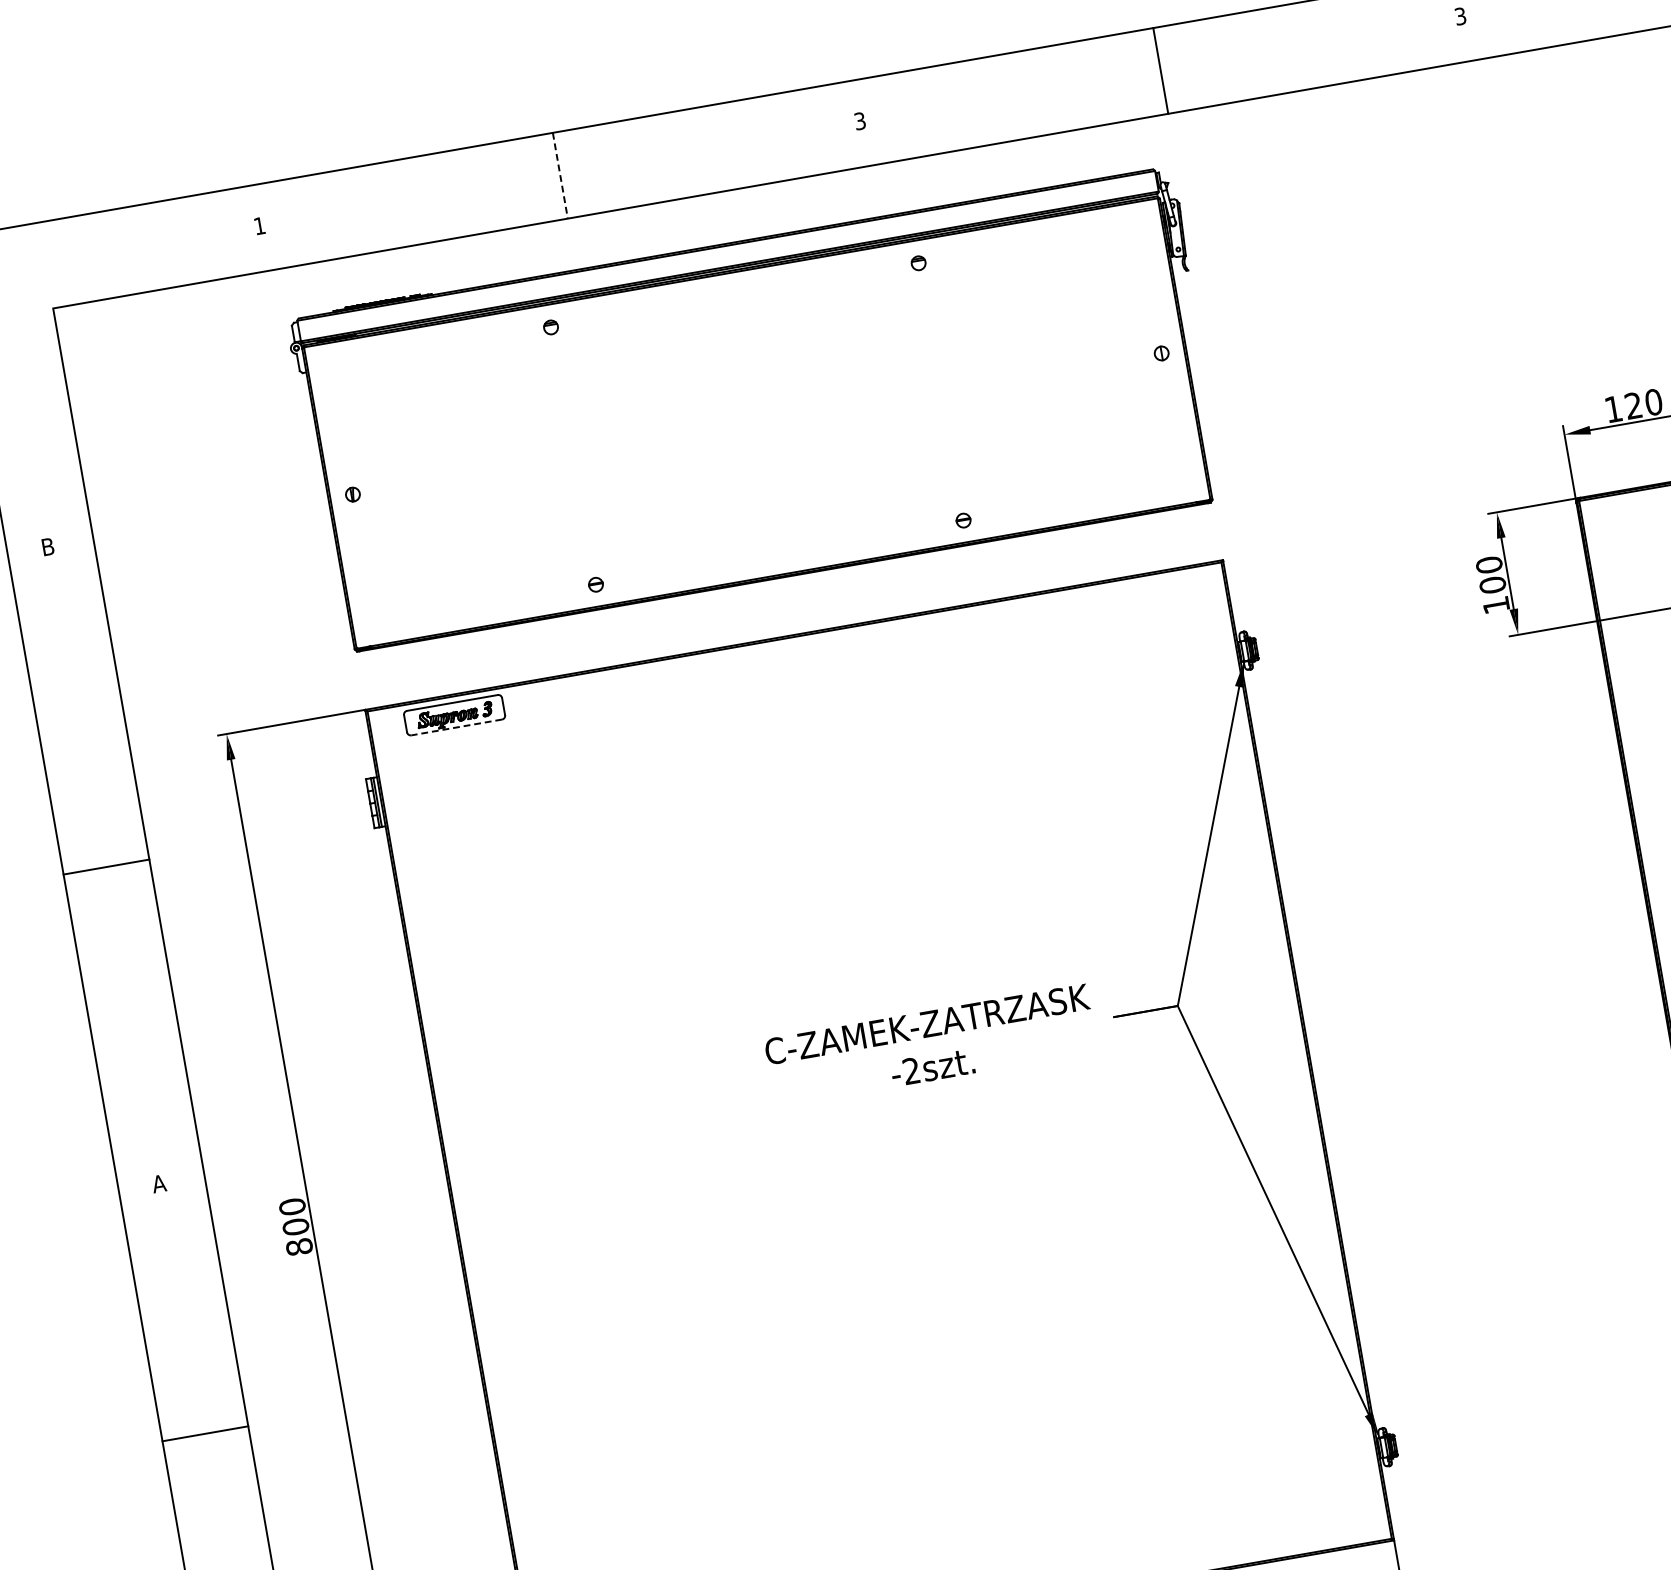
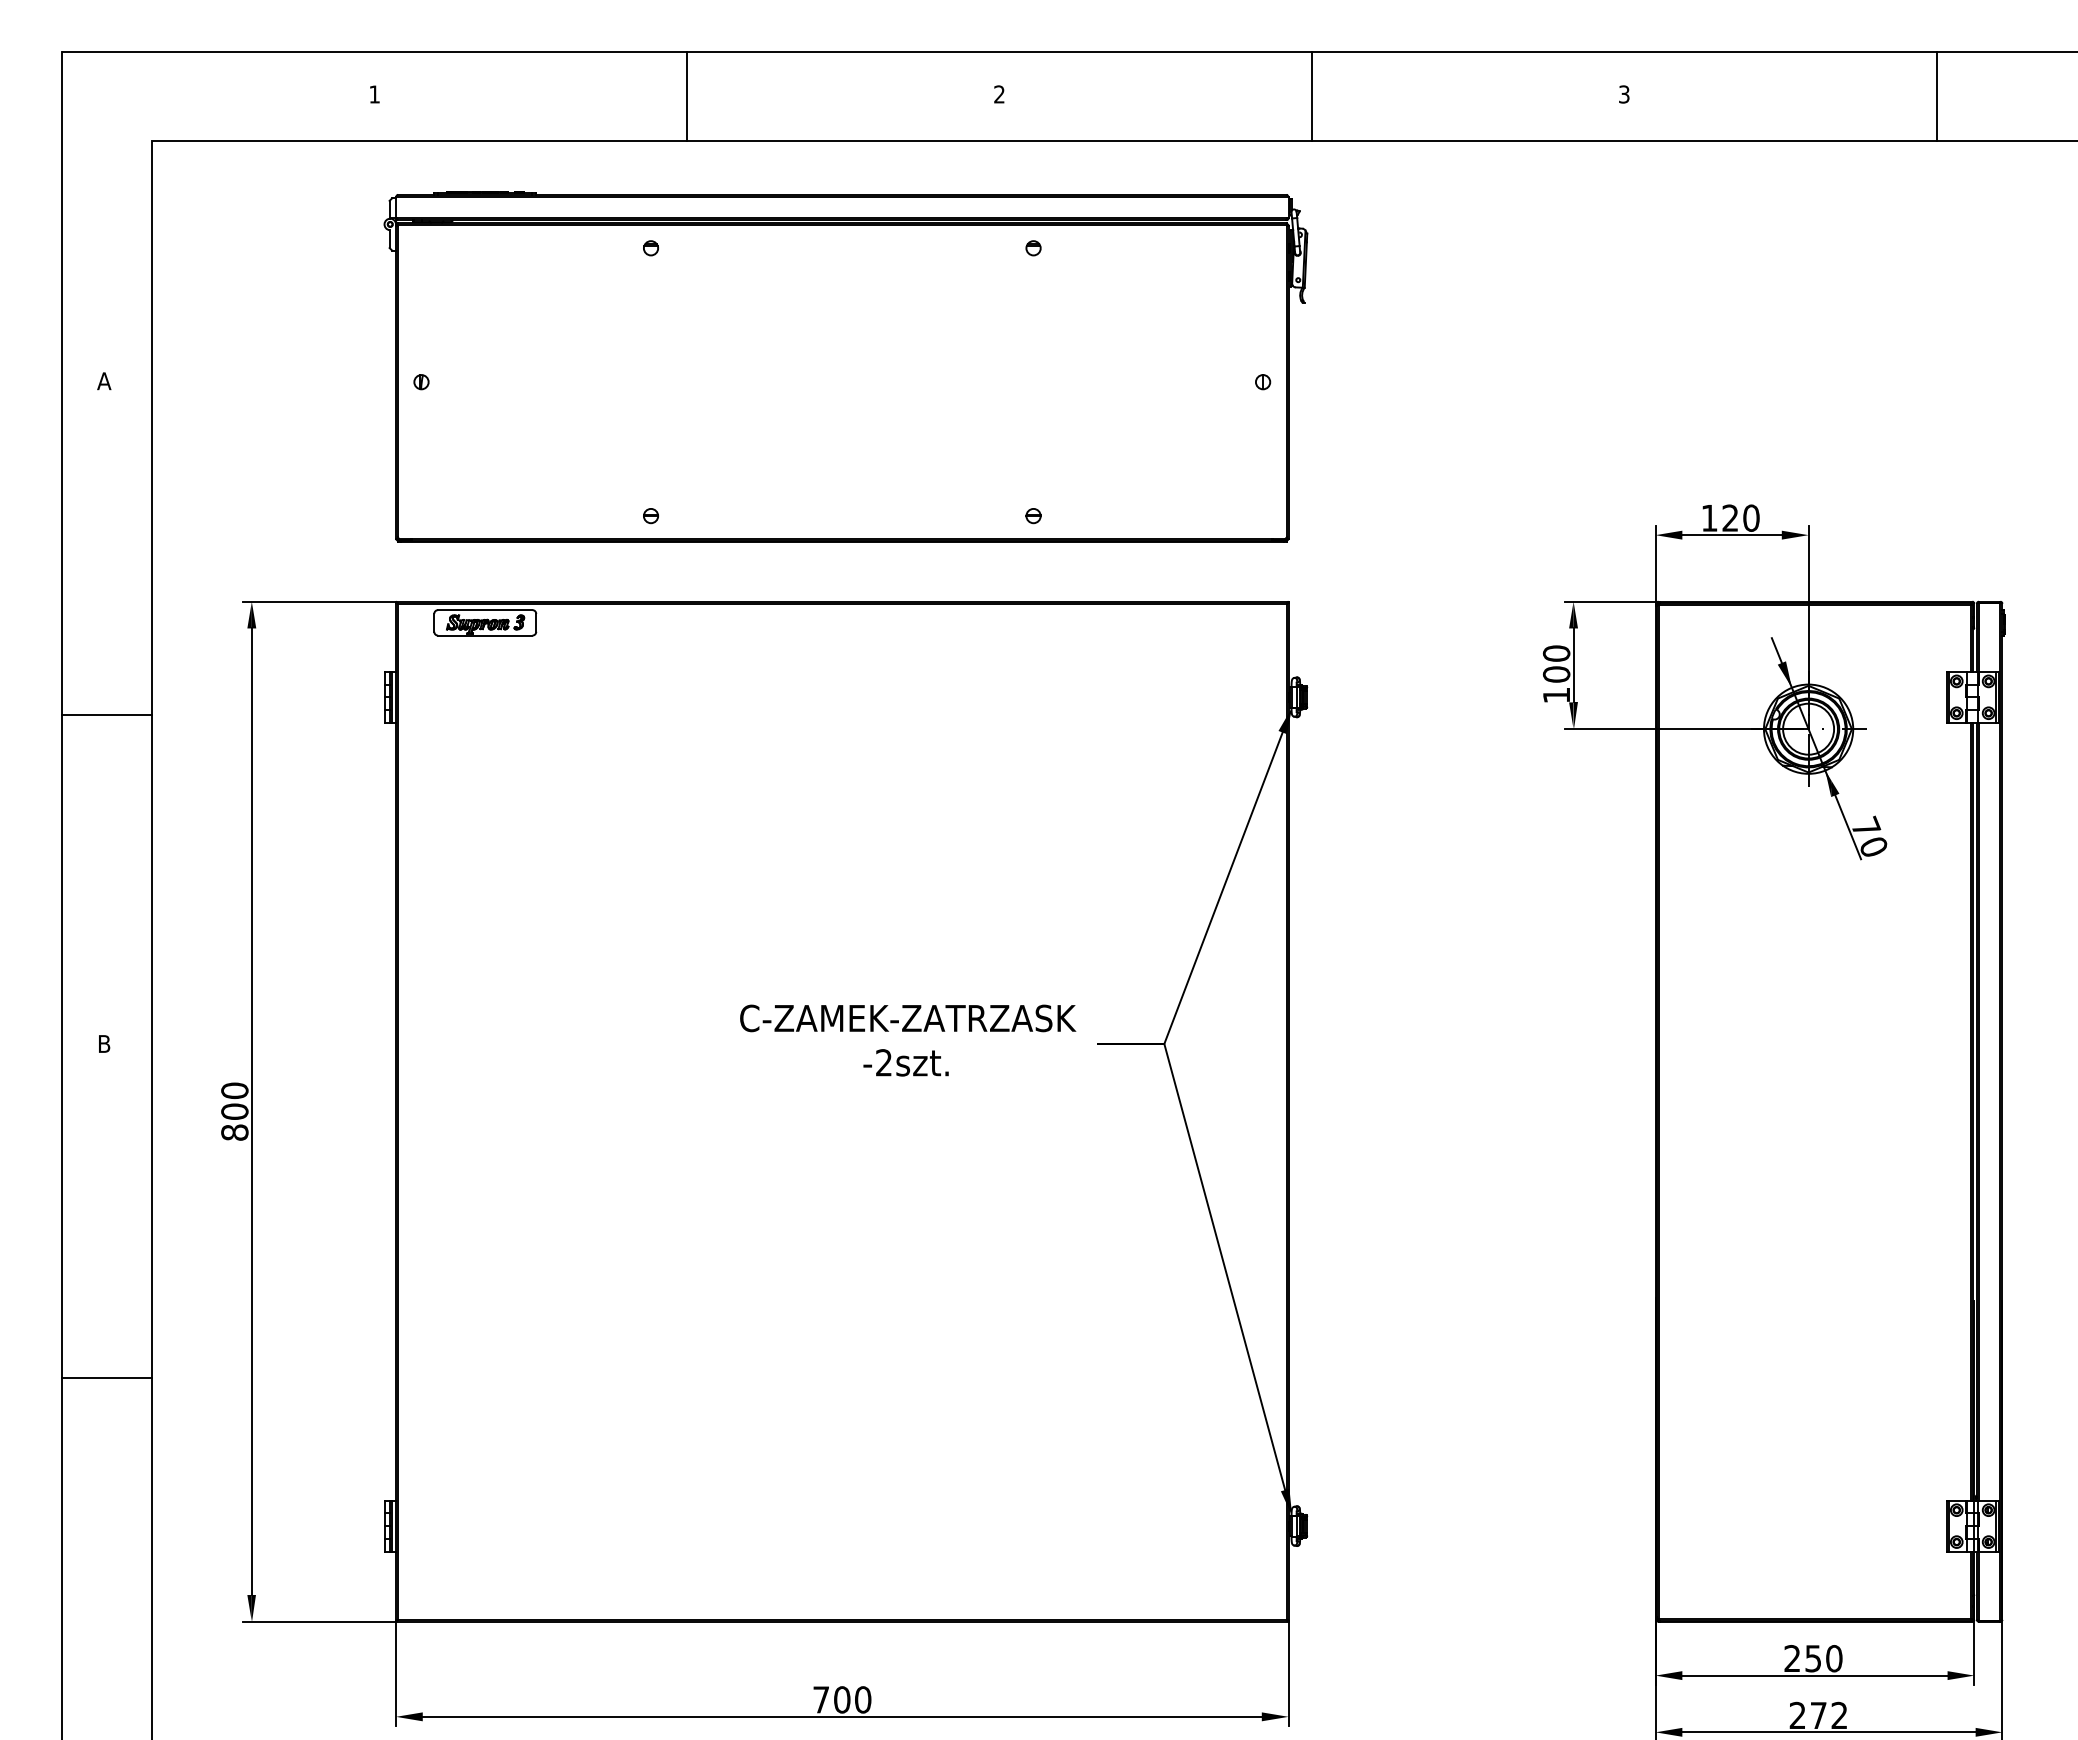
text: (860, 121) -> (999, 94), 3 -> 2
line: (560, 175) -> (687, 96), dashed -> solid
text: (48, 547) -> (104, 381), B -> A
line: (455, 727) -> (484, 635), dashed -> solid
text: (159, 1183) -> (104, 1043), A -> B
line: (204, 1433) -> (106, 1377), moved

